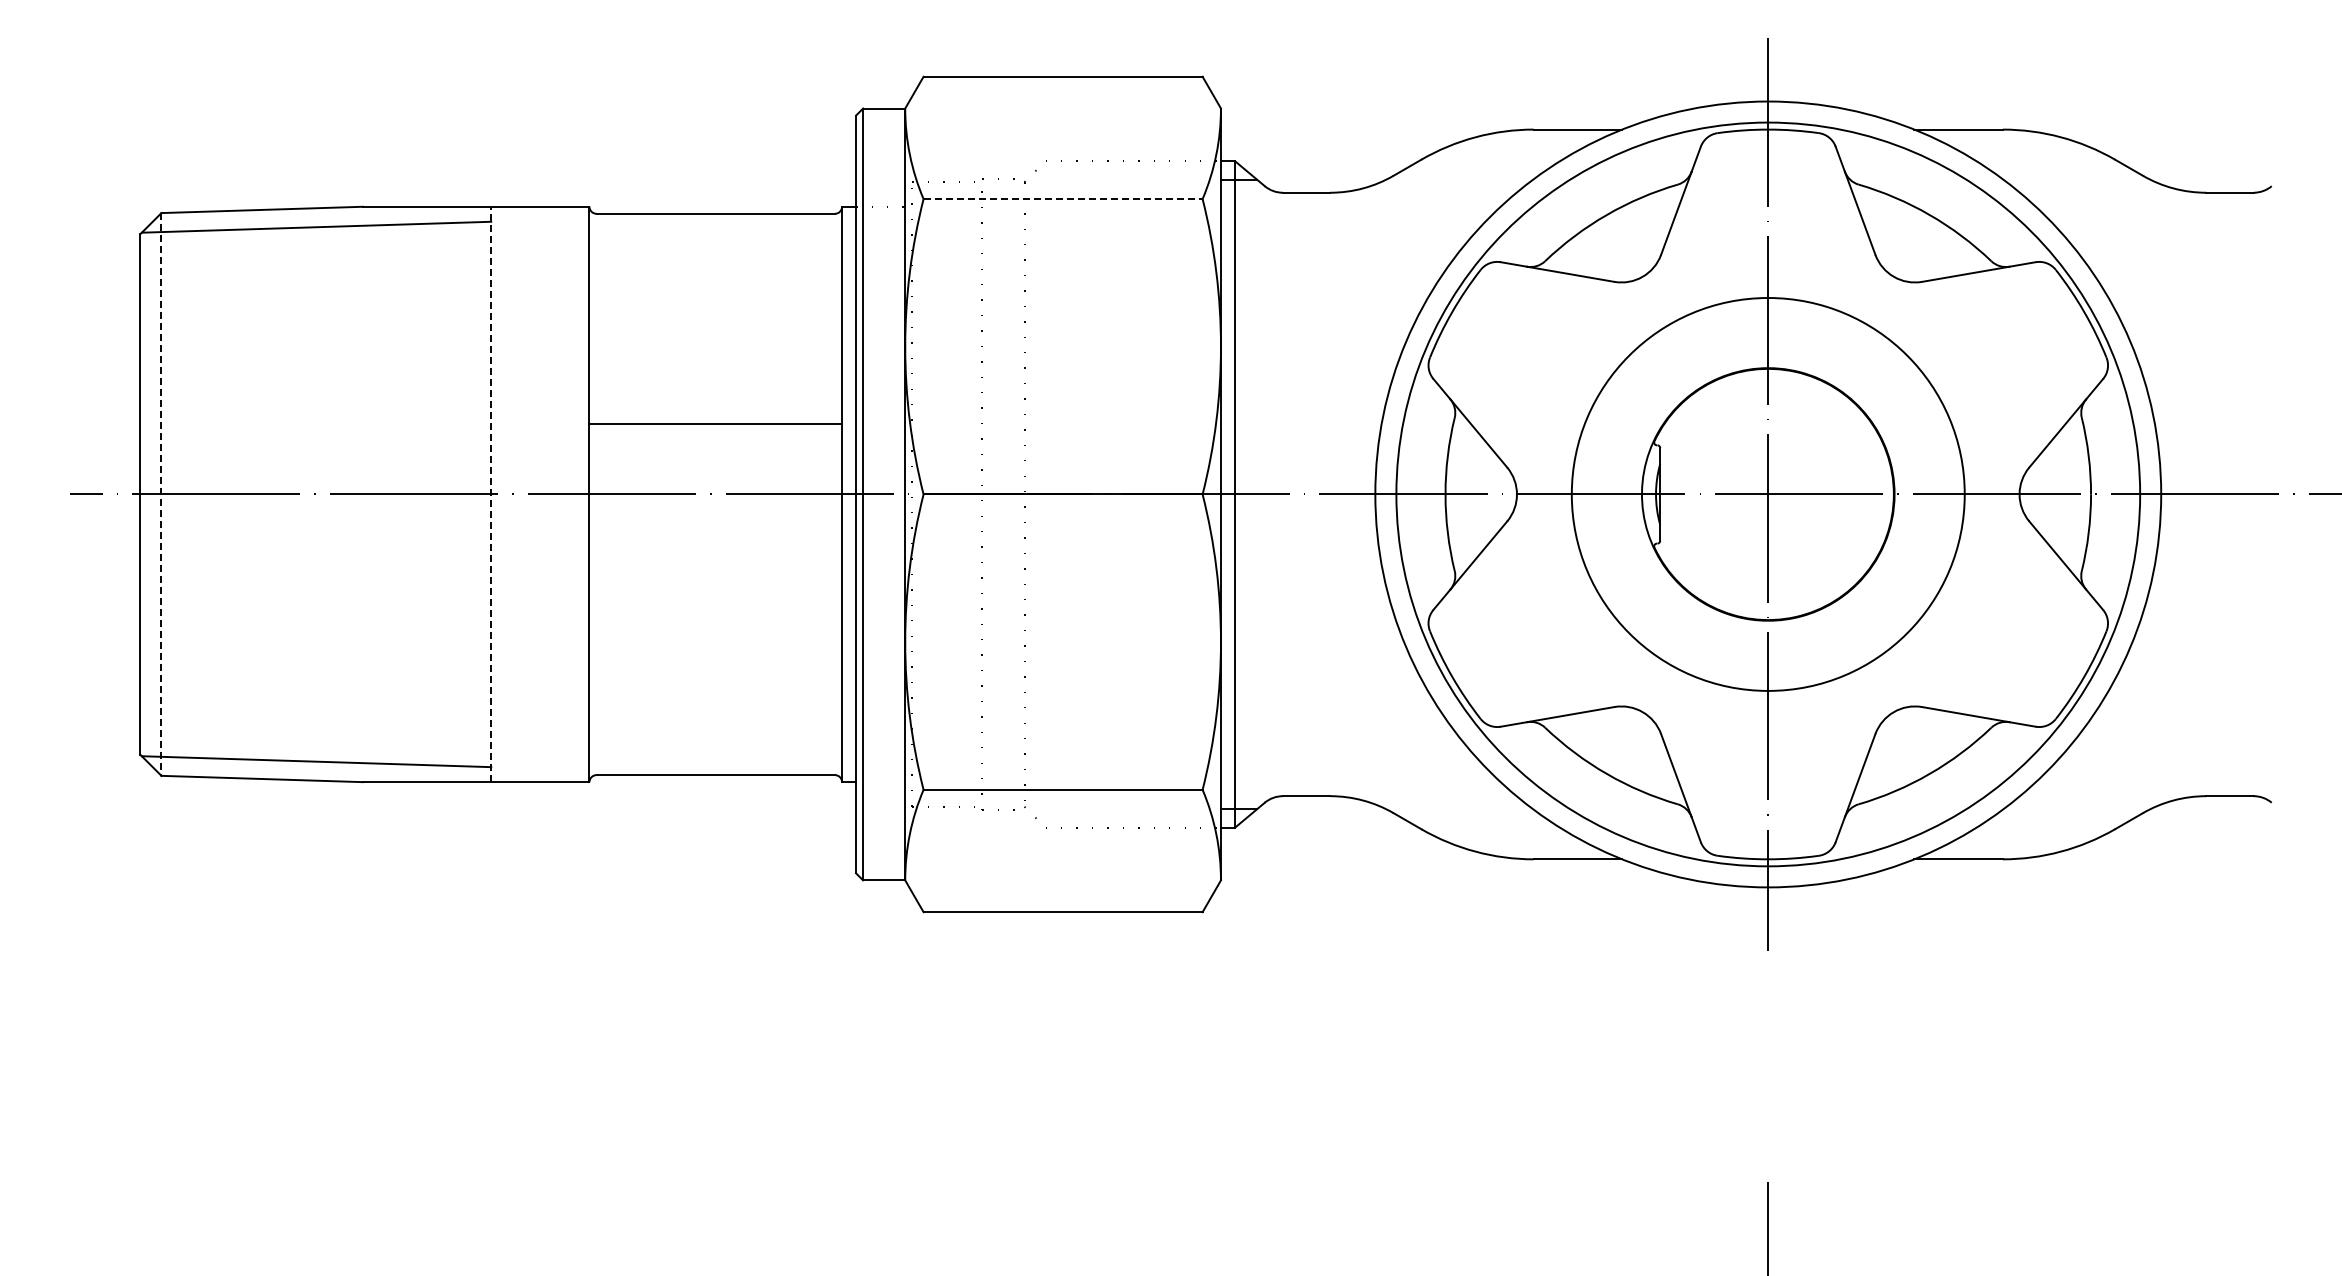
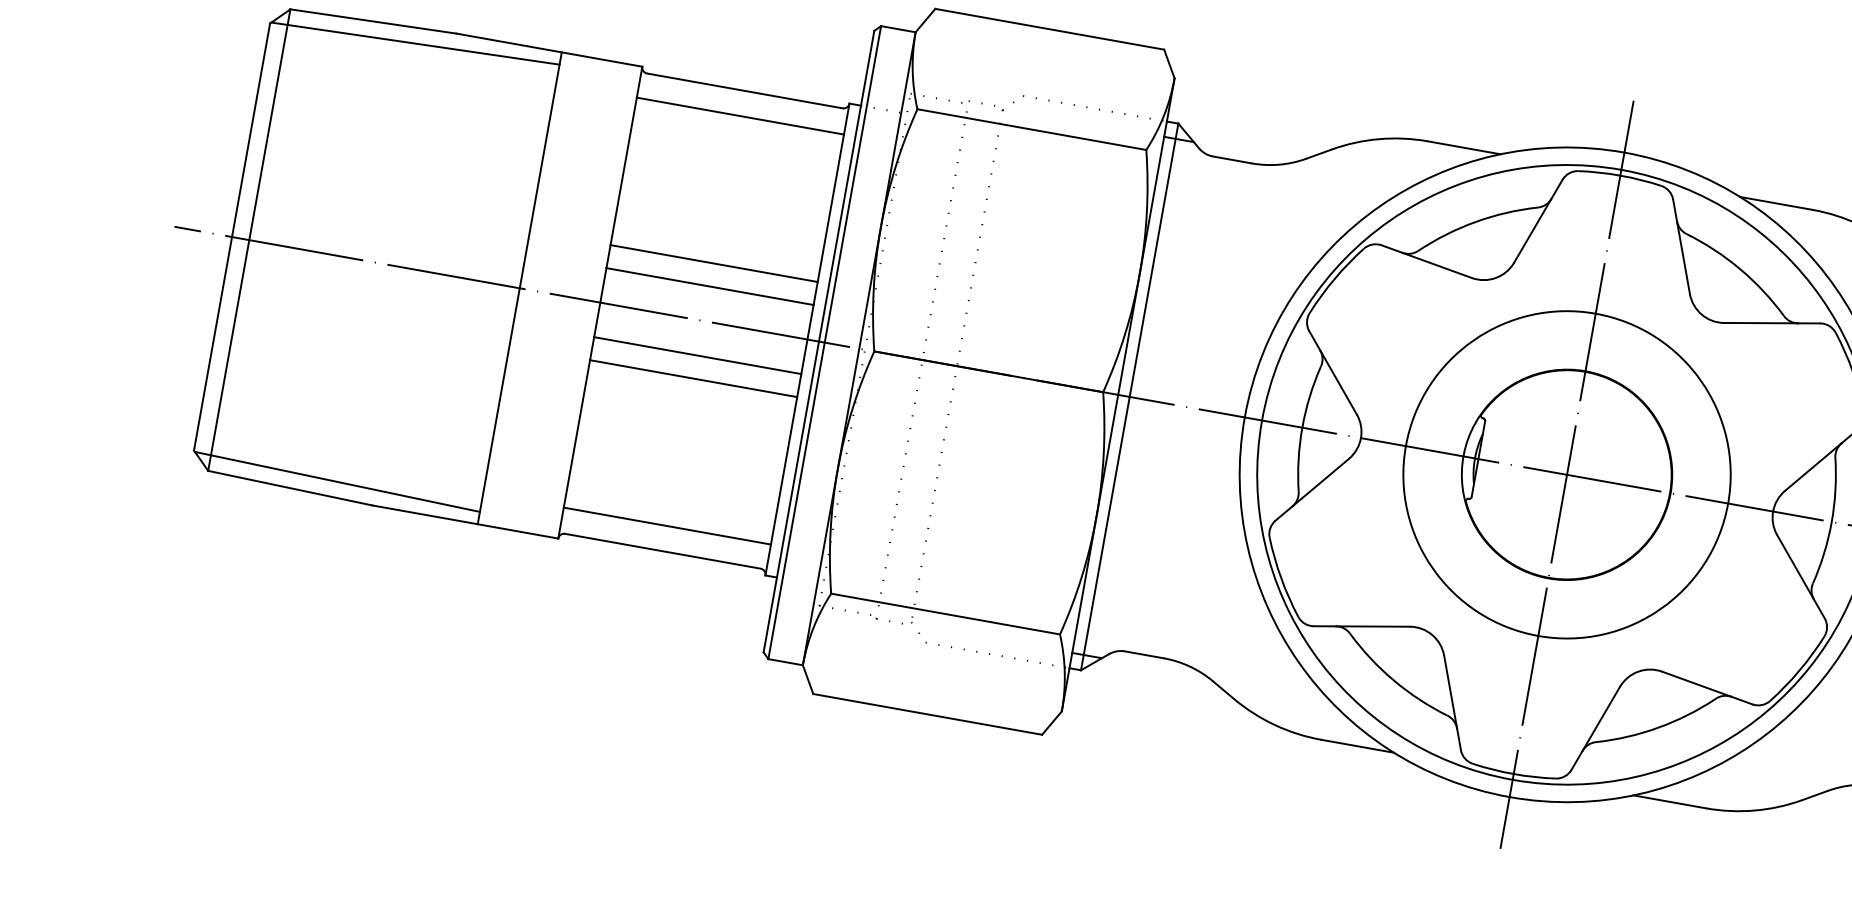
line: (1063, 199) -> (1032, 129), dashed -> solid
line: (715, 244) -> (740, 116), added
line: (715, 452) -> (709, 286), added
line: (161, 494) -> (249, 240), dashed -> solid
line: (491, 494) -> (519, 288), dashed -> solid
line: (715, 536) -> (697, 355), added
line: (715, 564) -> (693, 378), added
line: (715, 744) -> (667, 526), added

